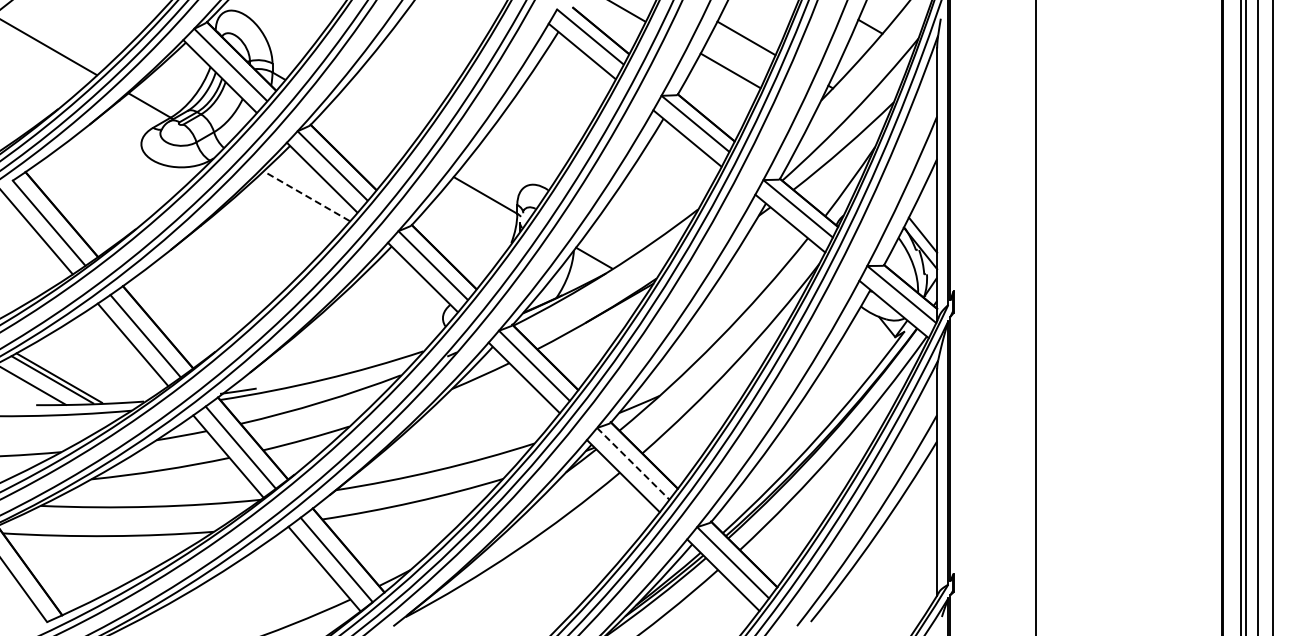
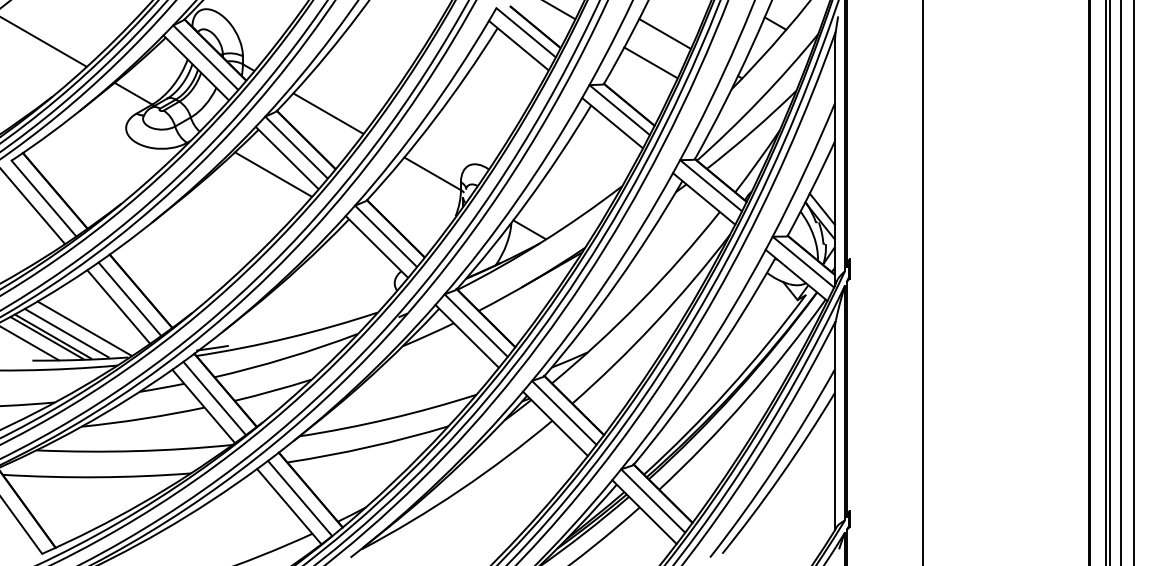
line: (368, 127) -> (328, 113), added
line: (306, 196) -> (273, 174), dashed -> solid
line: (94, 368) -> (84, 327), added
line: (74, 374) -> (66, 333), added
line: (633, 463) -> (564, 412), dashed -> solid

